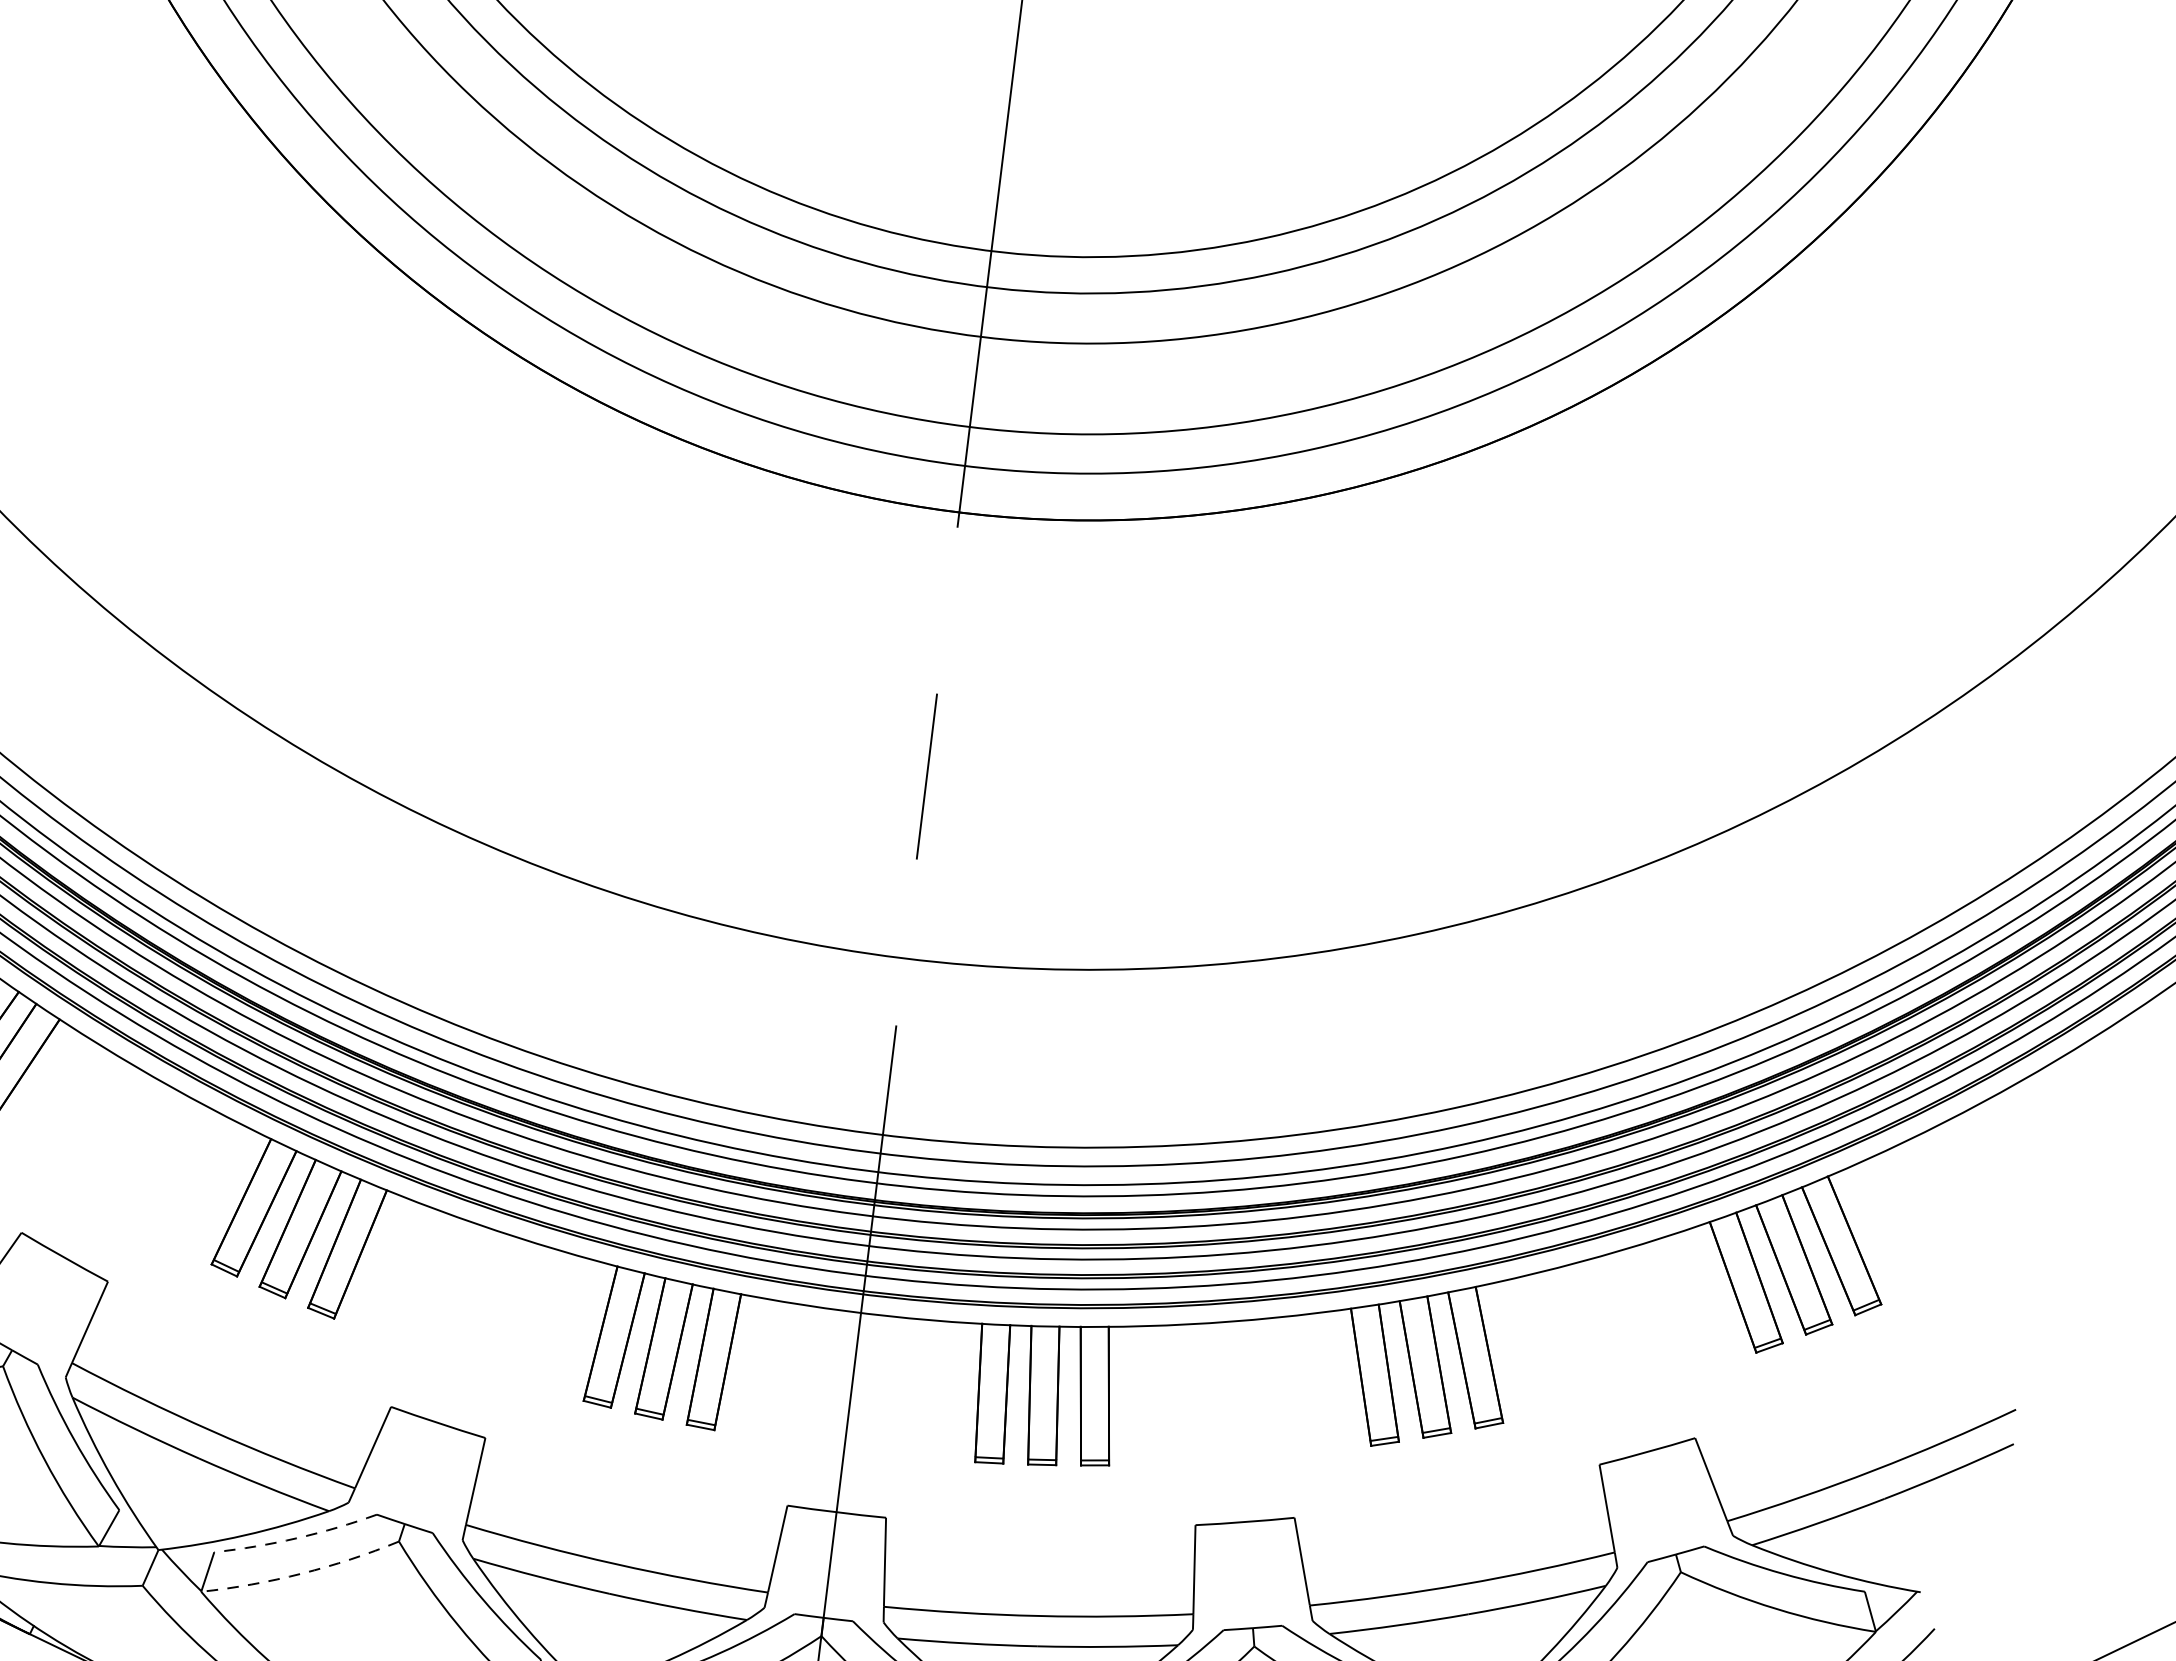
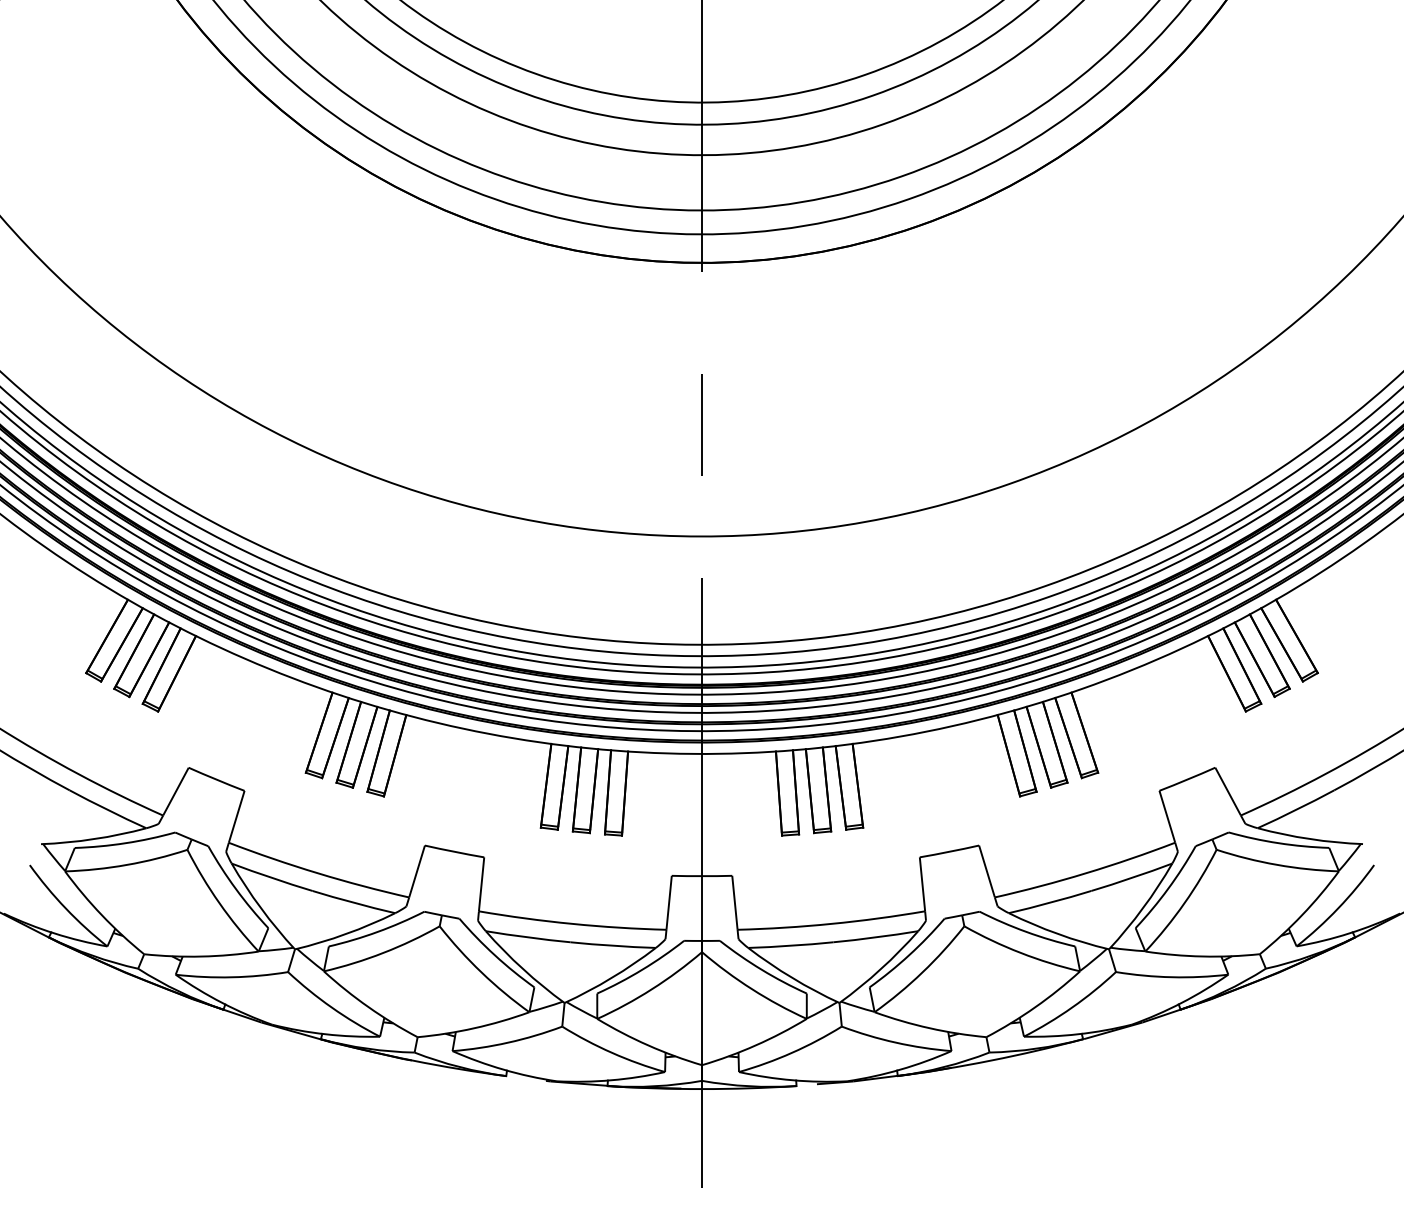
arc: (296, 1537) -> (377, 931), dashed -> solid
arc: (302, 1572) -> (383, 952), dashed -> solid

